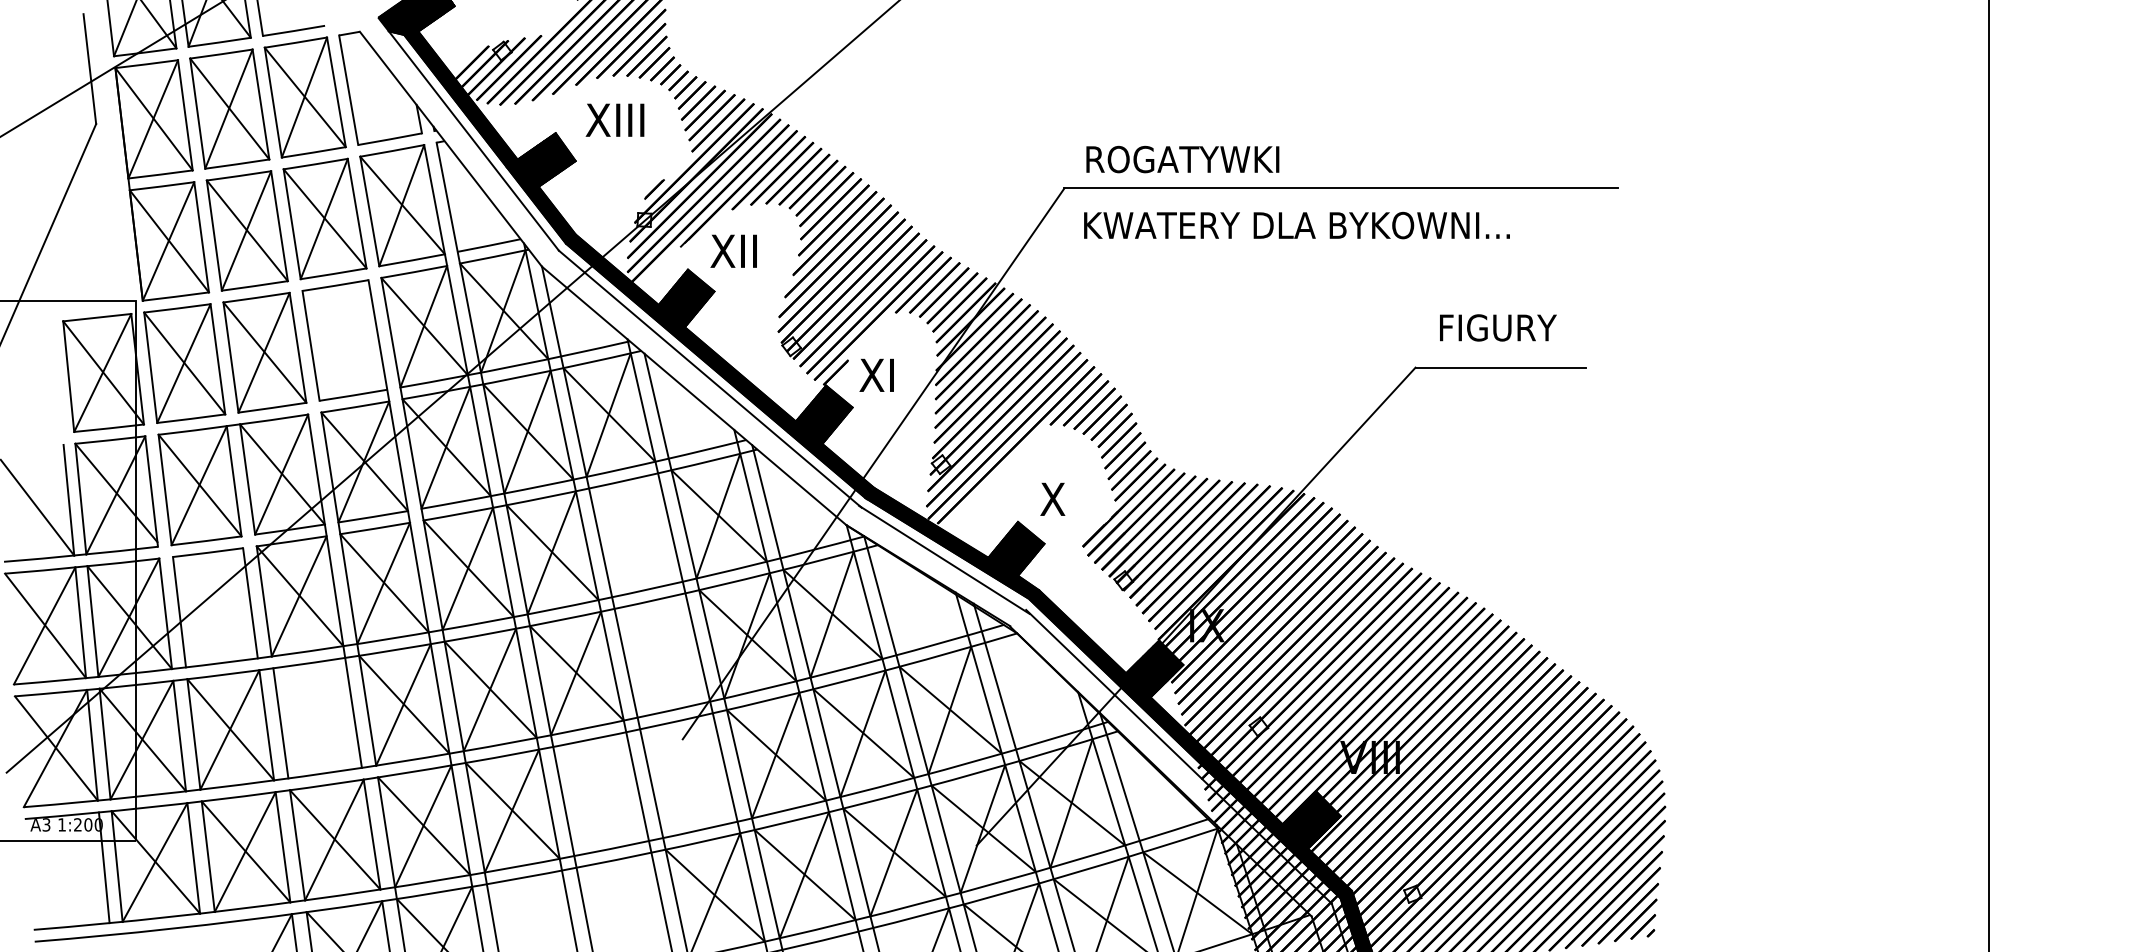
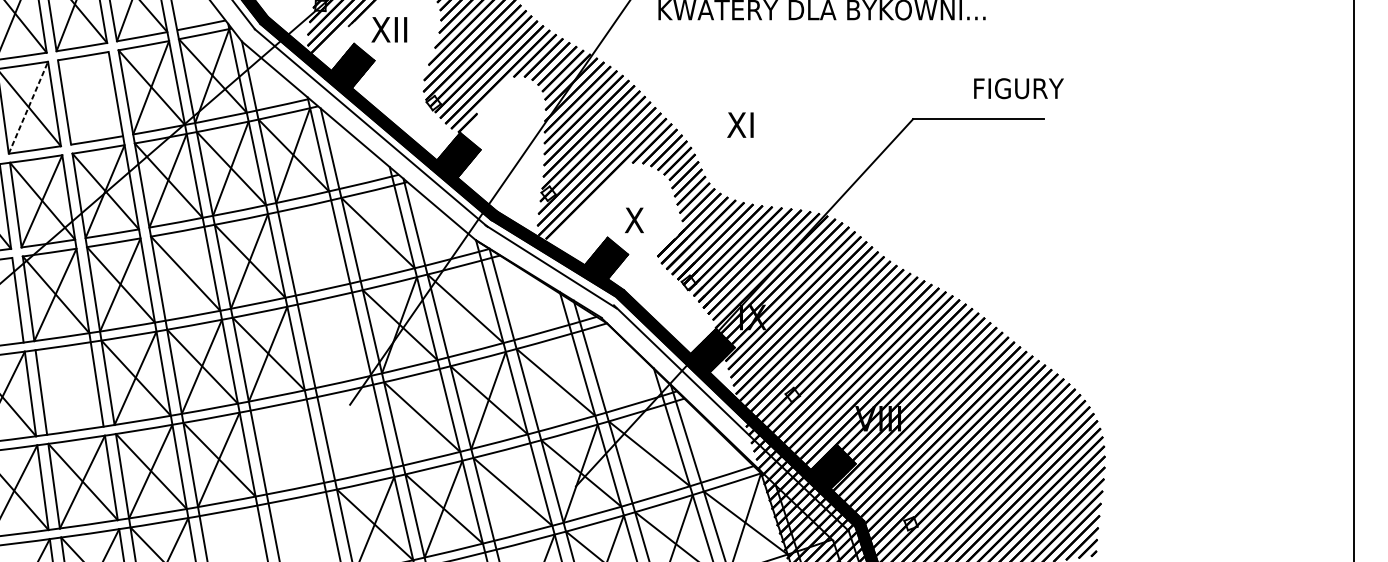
text: (1498, 327) -> (1019, 88), moved
line: (264, 352) -> (28, 107), solid -> dashed
text: (876, 374) -> (740, 124), moved
line: (718, 515) -> (377, 232), removed
line: (467, 568) -> (184, 273), removed
line: (831, 614) -> (464, 308), removed
line: (949, 710) -> (555, 382), removed
line: (775, 755) -> (421, 417), removed
line: (1071, 803) -> (648, 454), removed
line: (893, 852) -> (512, 491), removed

